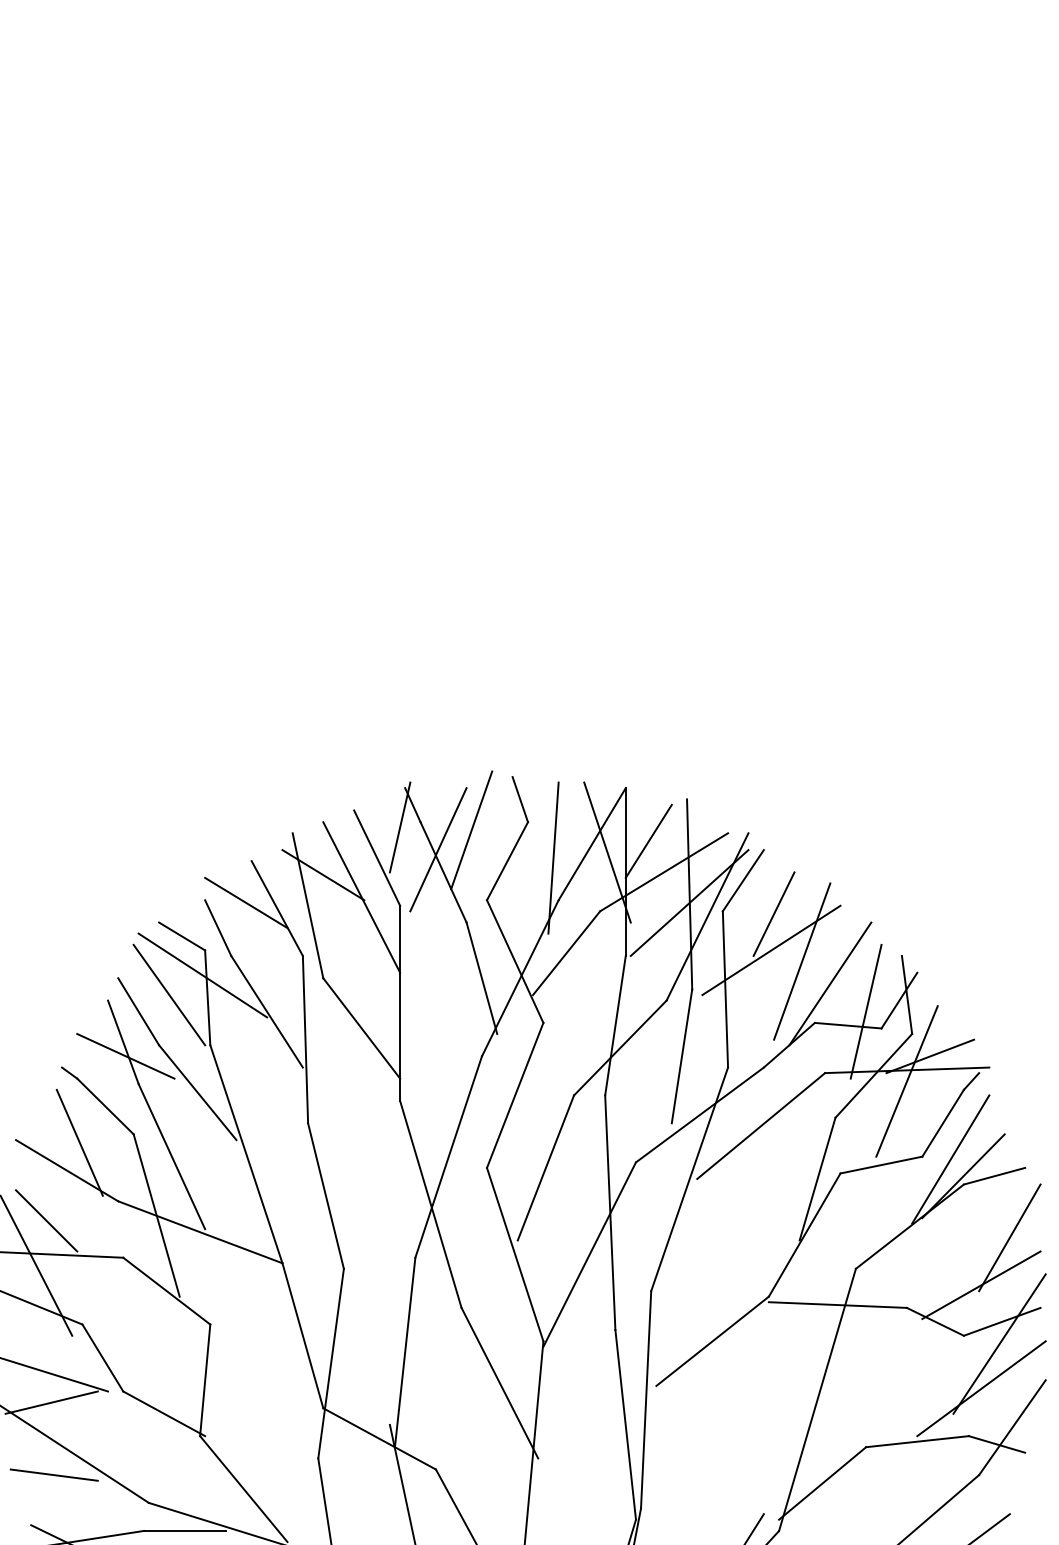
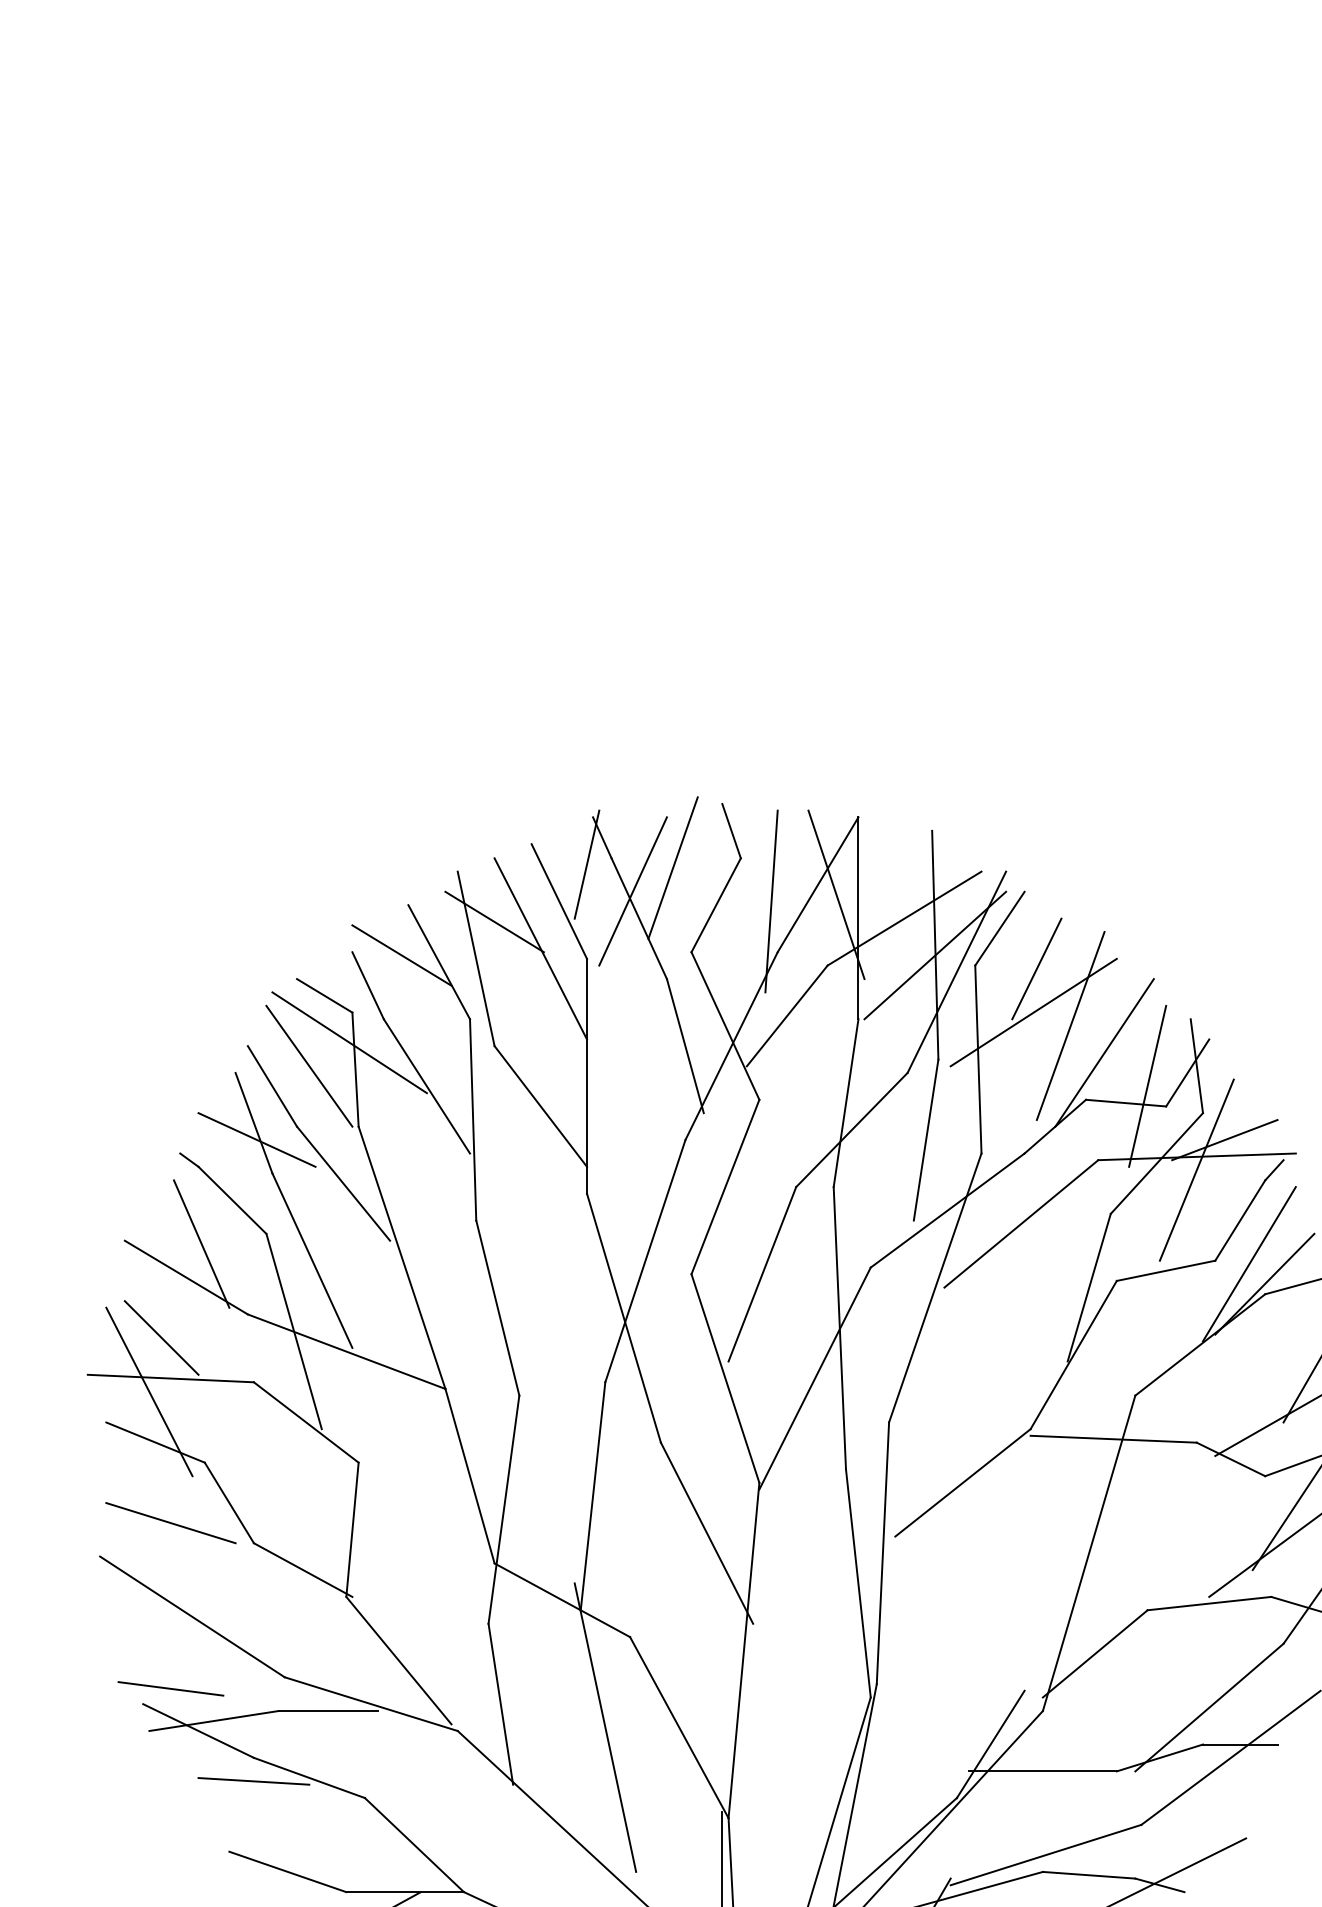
line: (648, 841) -> (885, 881), removed
line: (51, 1402) -> (167, 1556), removed
line: (53, 1474) -> (170, 1688), moved

